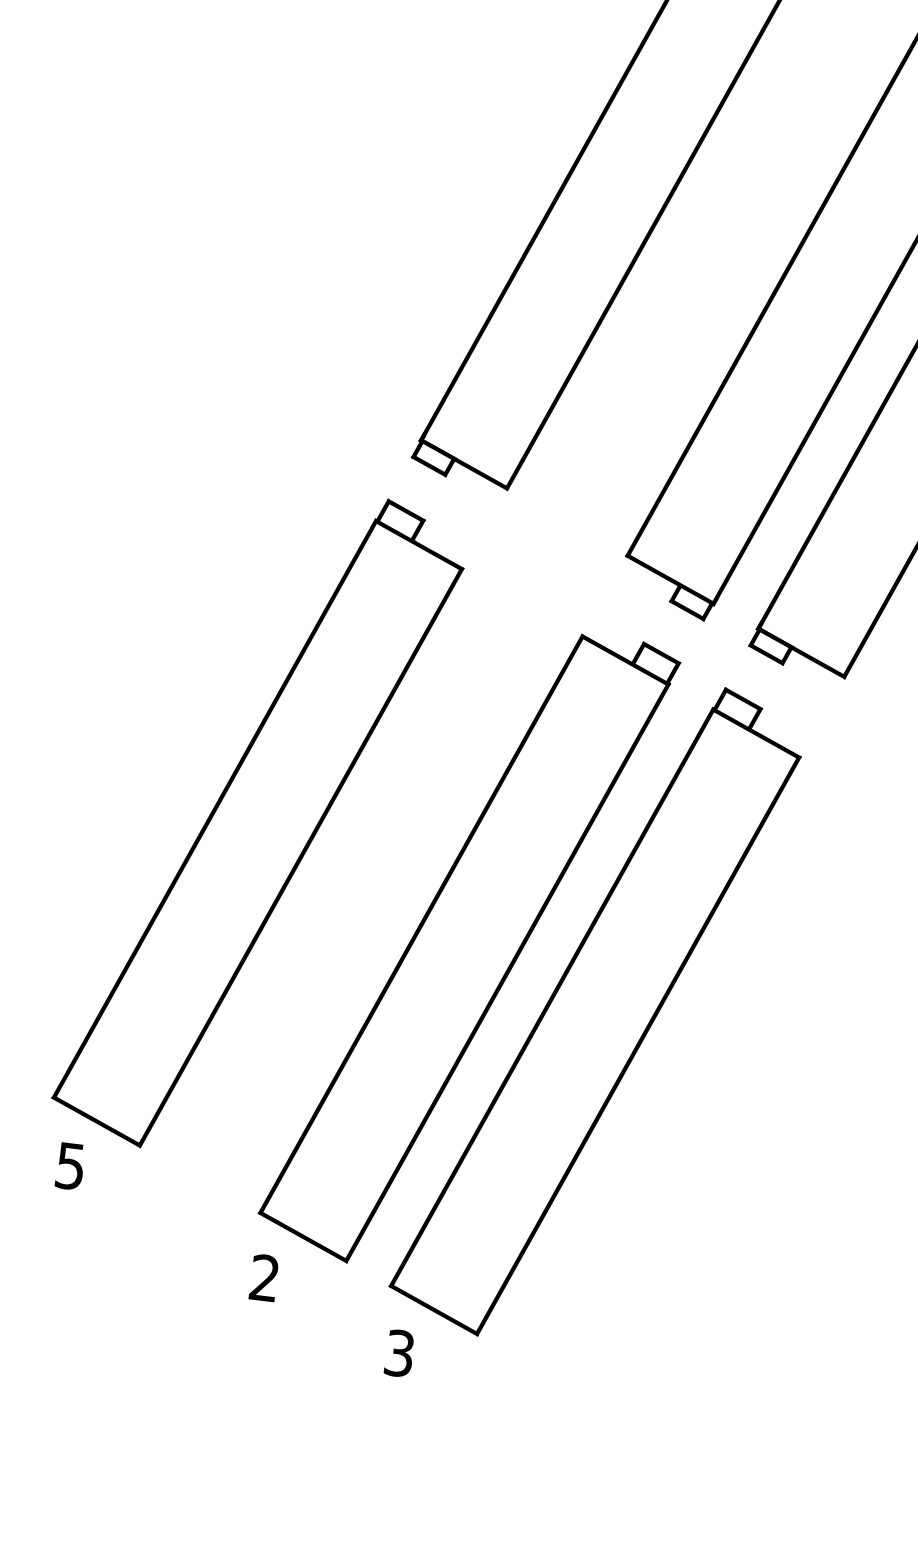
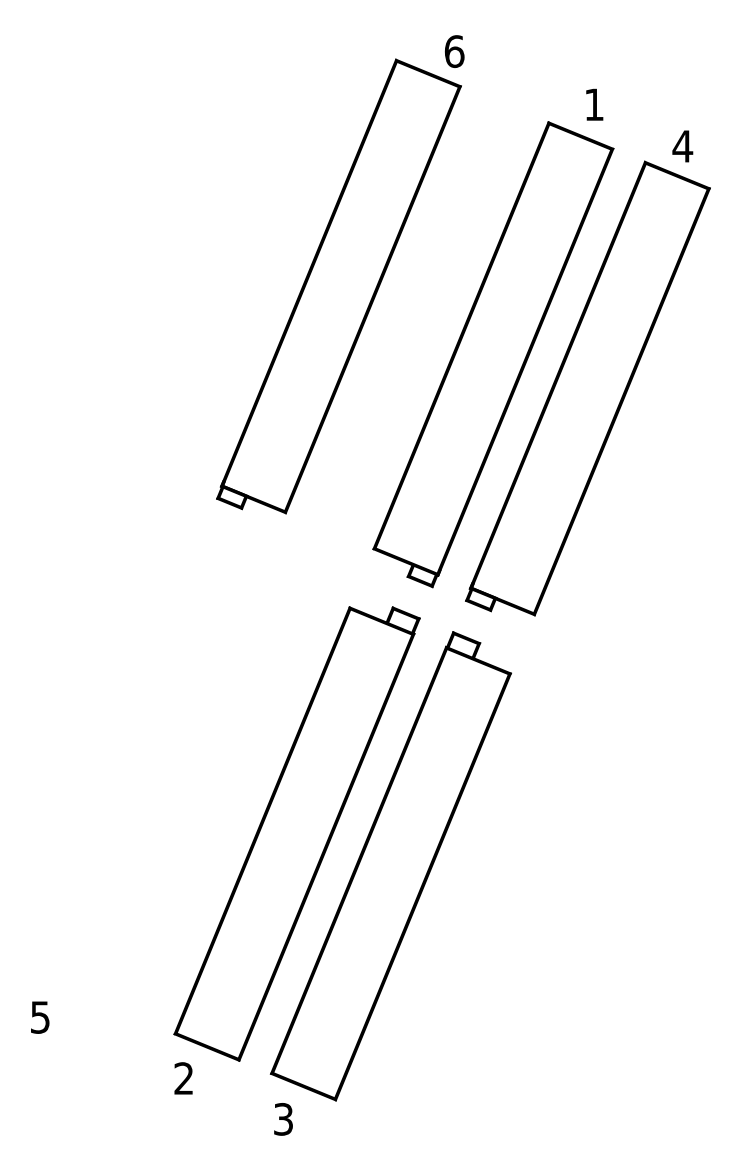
part: (259, 823) -> (142, 764), removed

